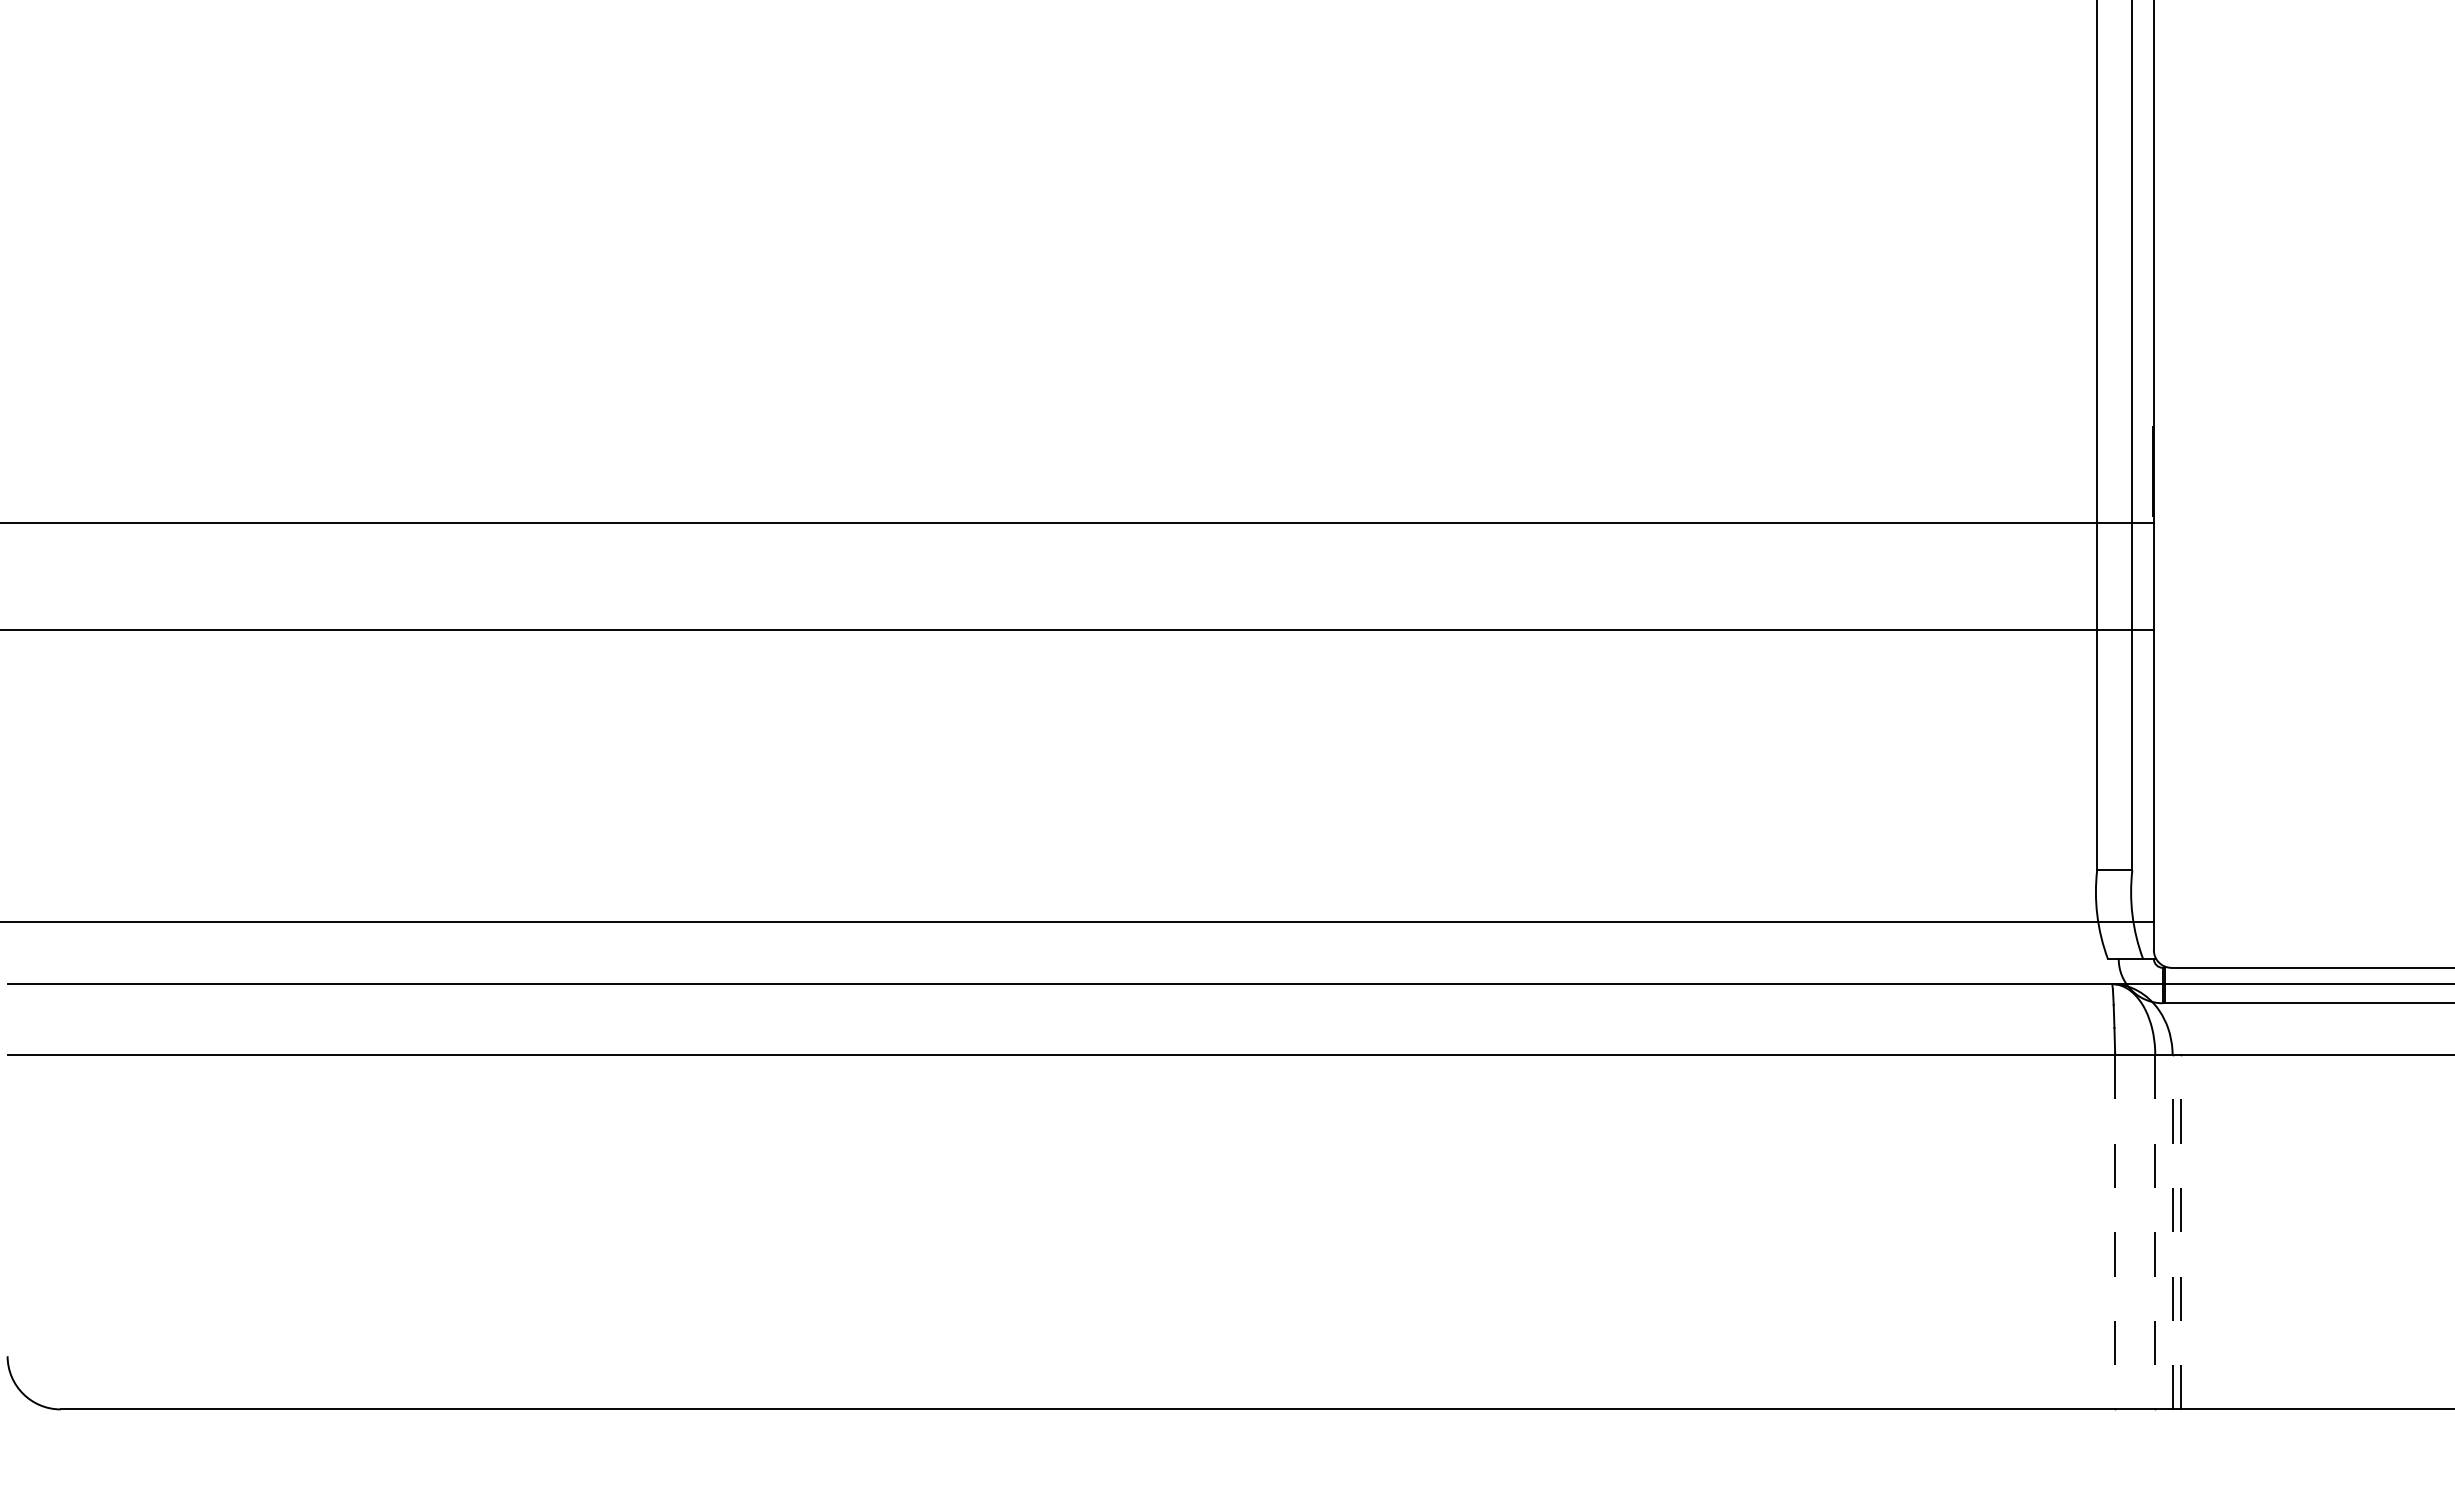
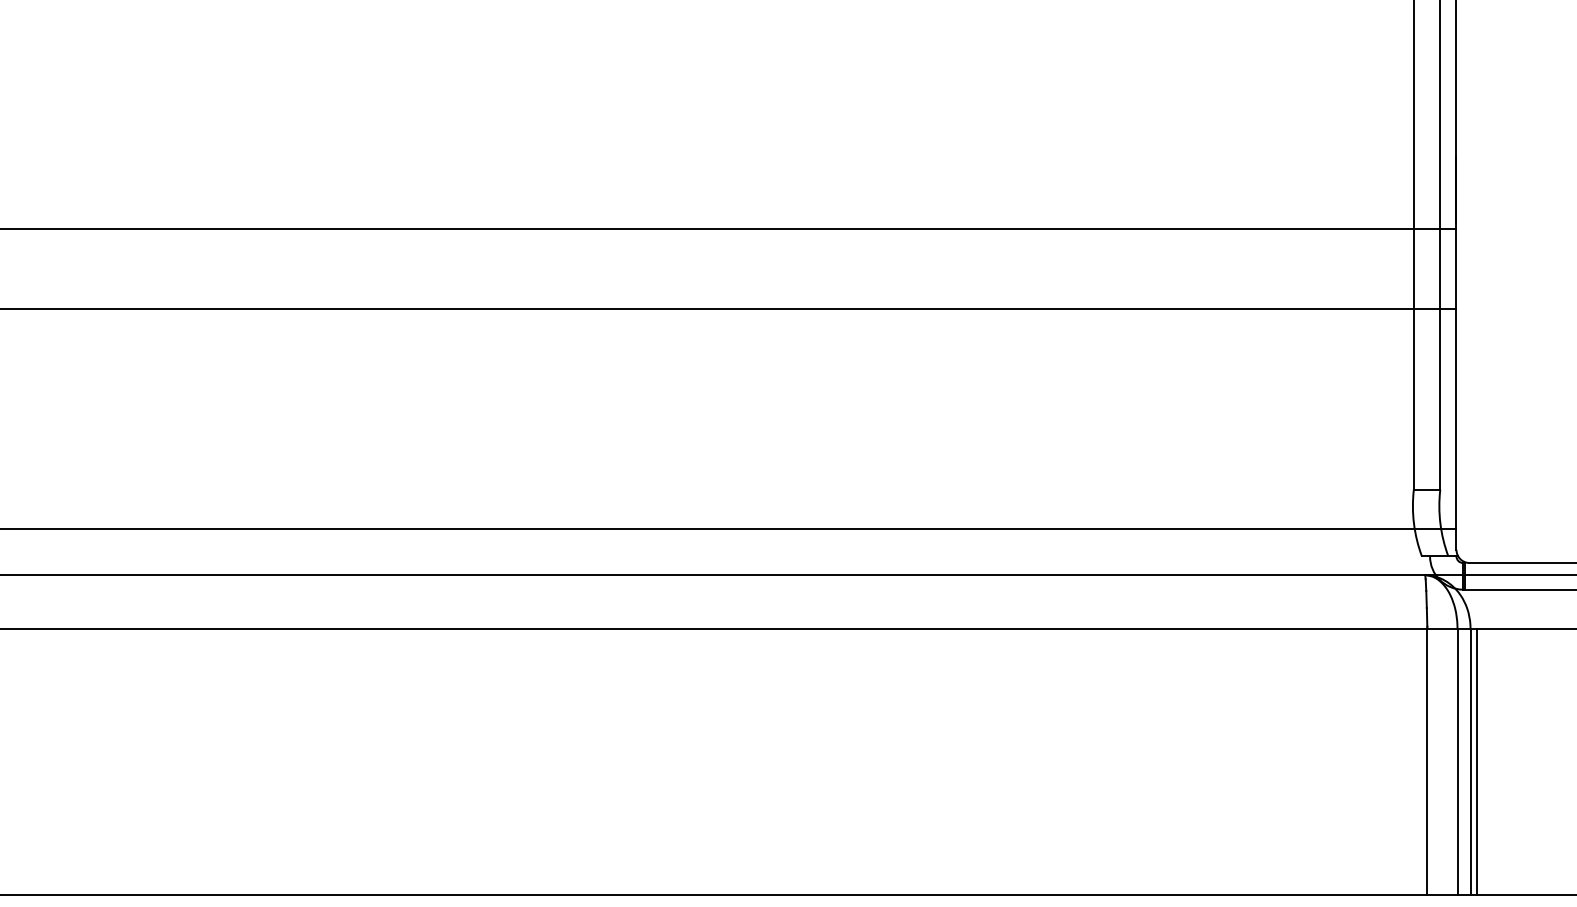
line: (2172, 1231) -> (1470, 761), dashed -> solid
line: (2180, 1231) -> (1476, 761), dashed -> solid
line: (2115, 1232) -> (1427, 761), dashed -> solid
line: (2155, 1232) -> (1457, 761), dashed -> solid

